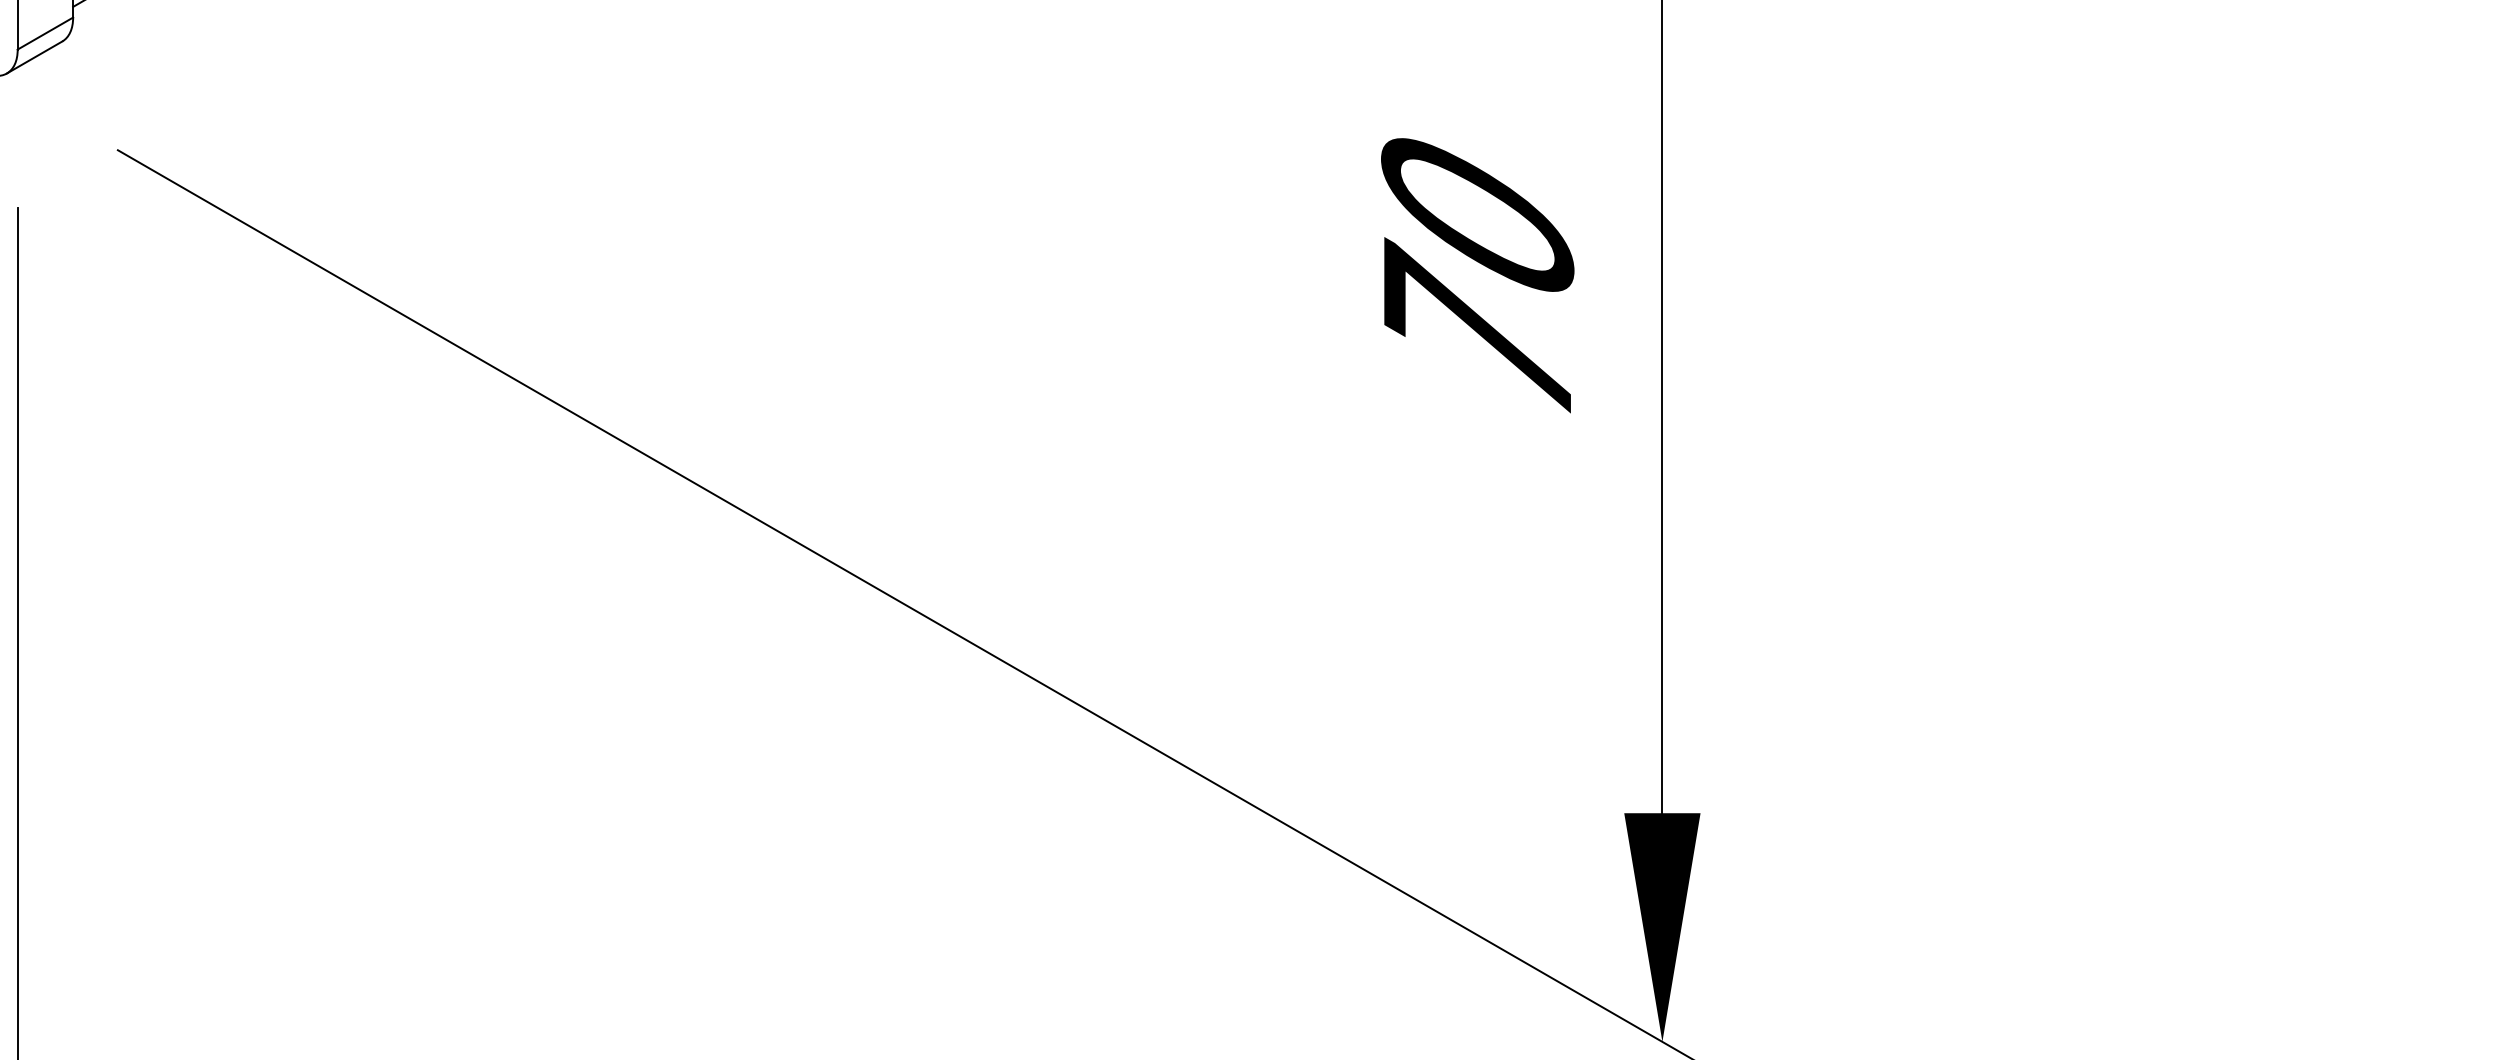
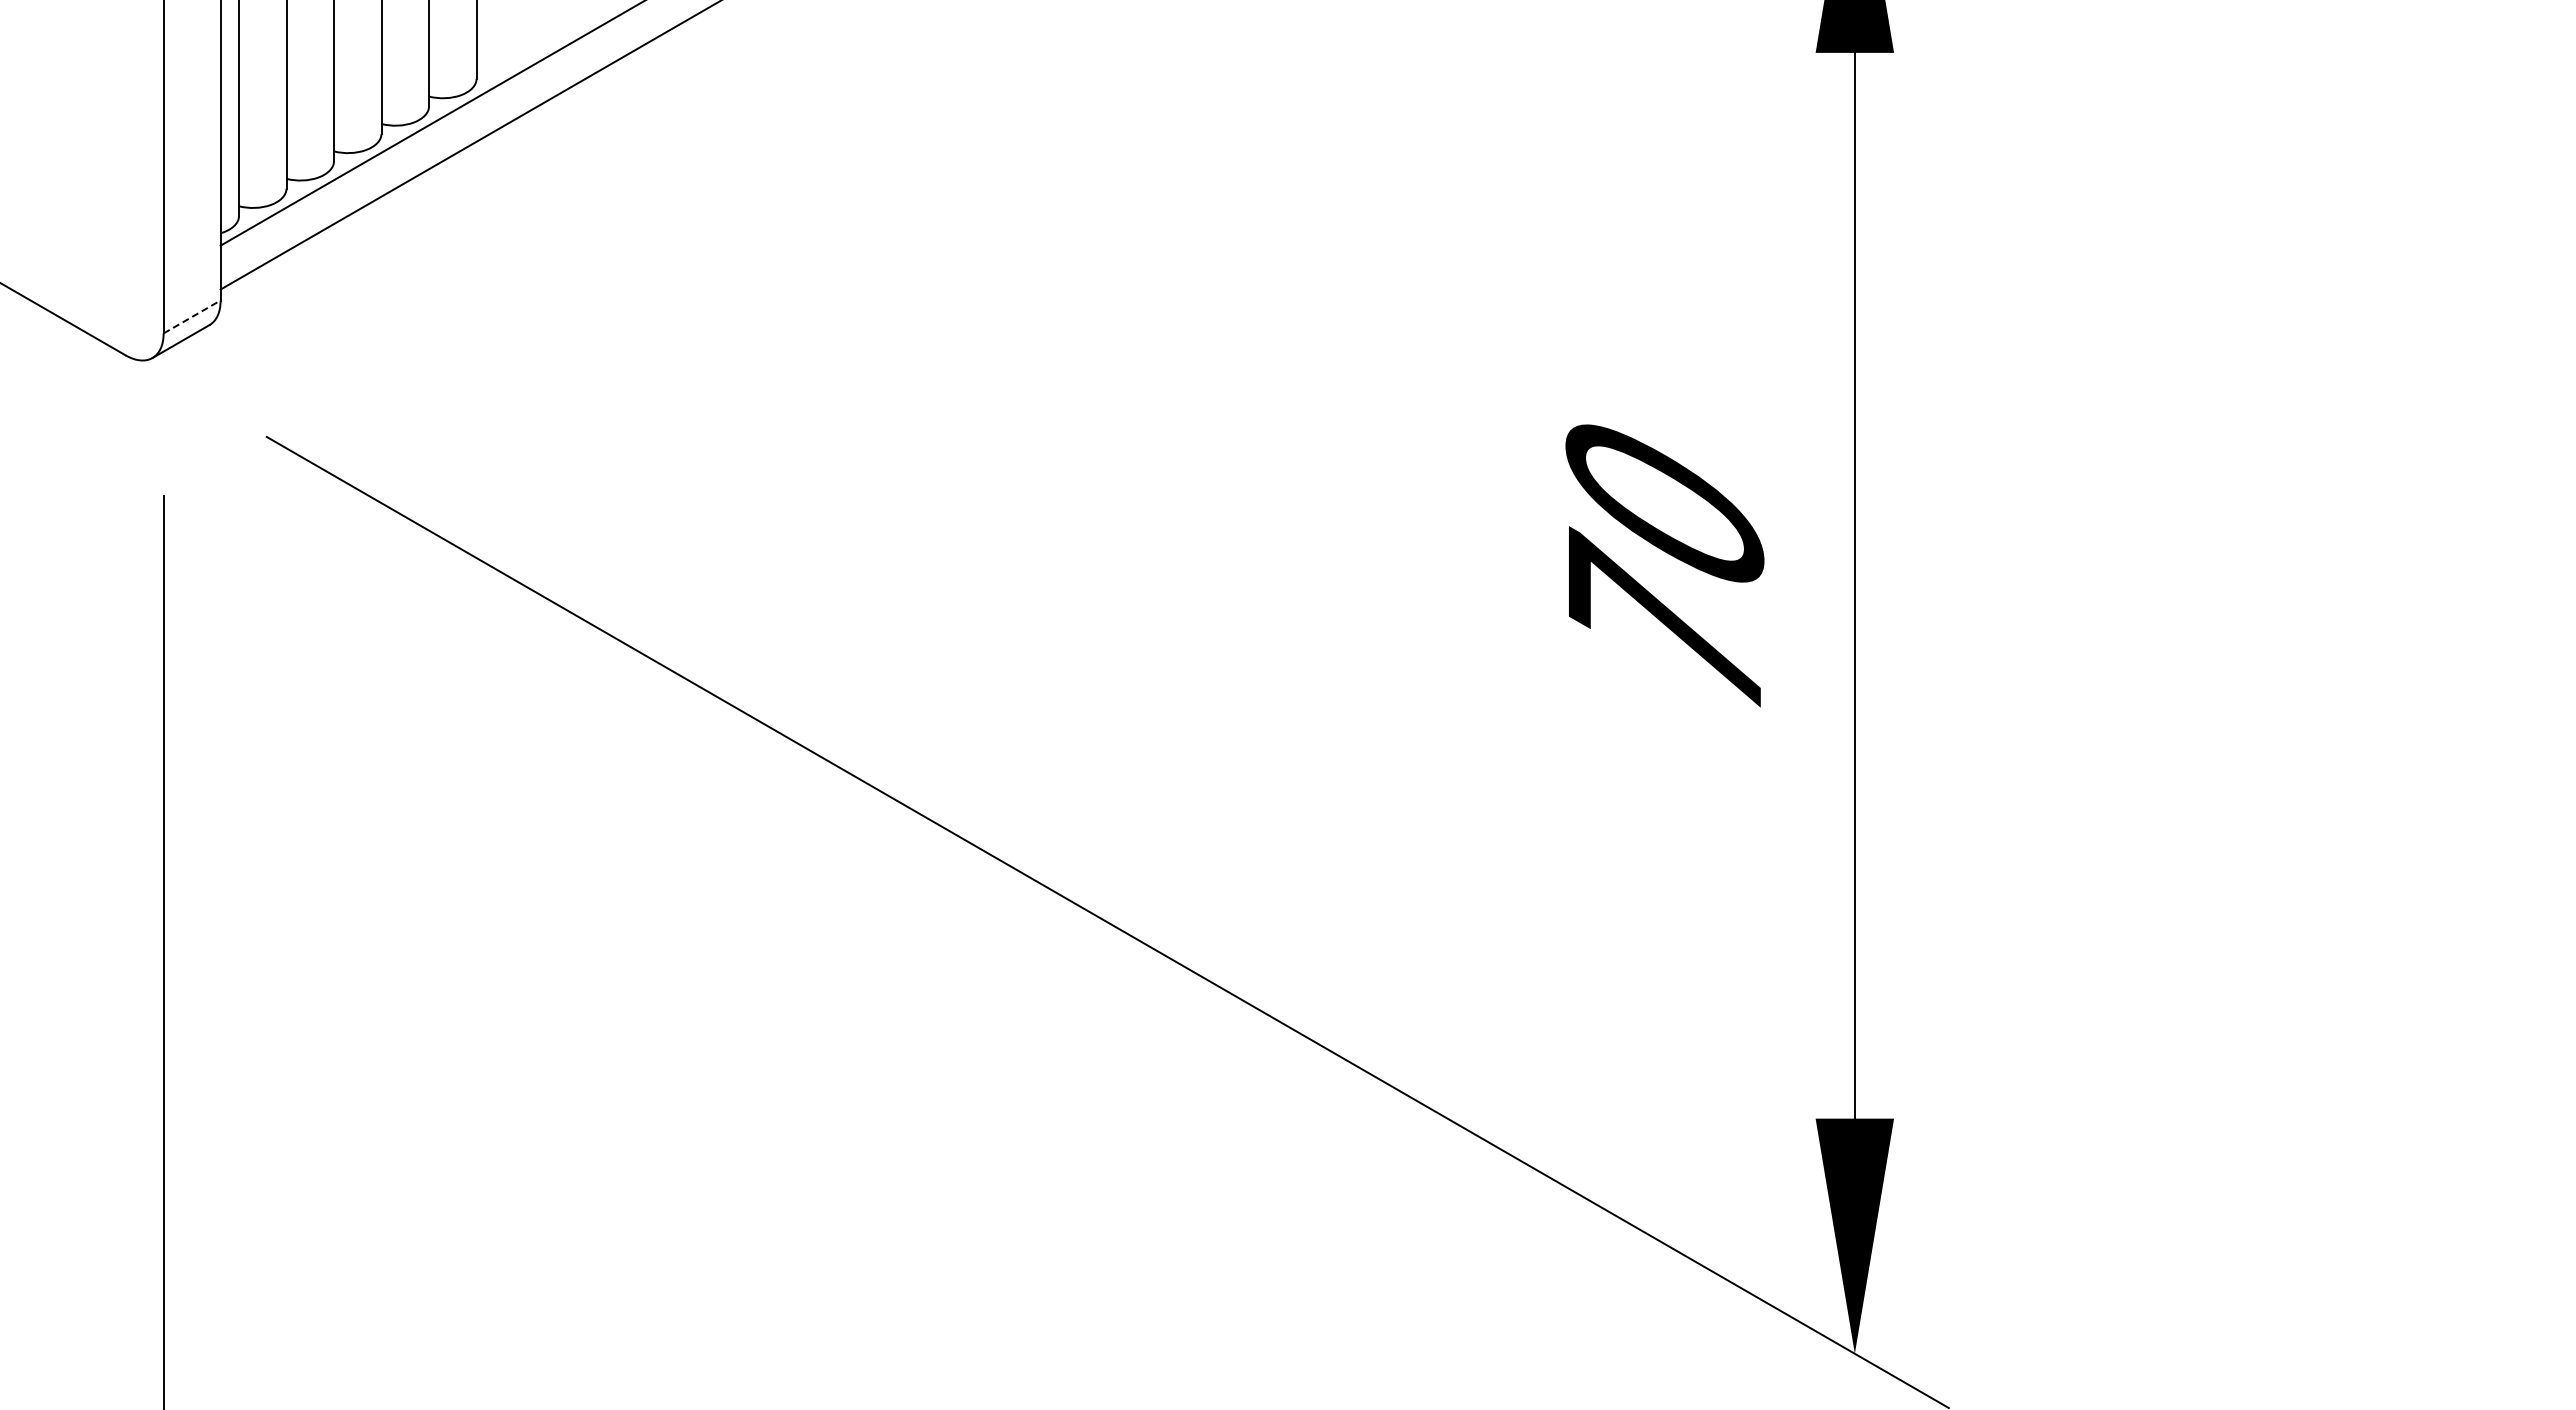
line: (45, 33) -> (192, 316), solid -> dashed

